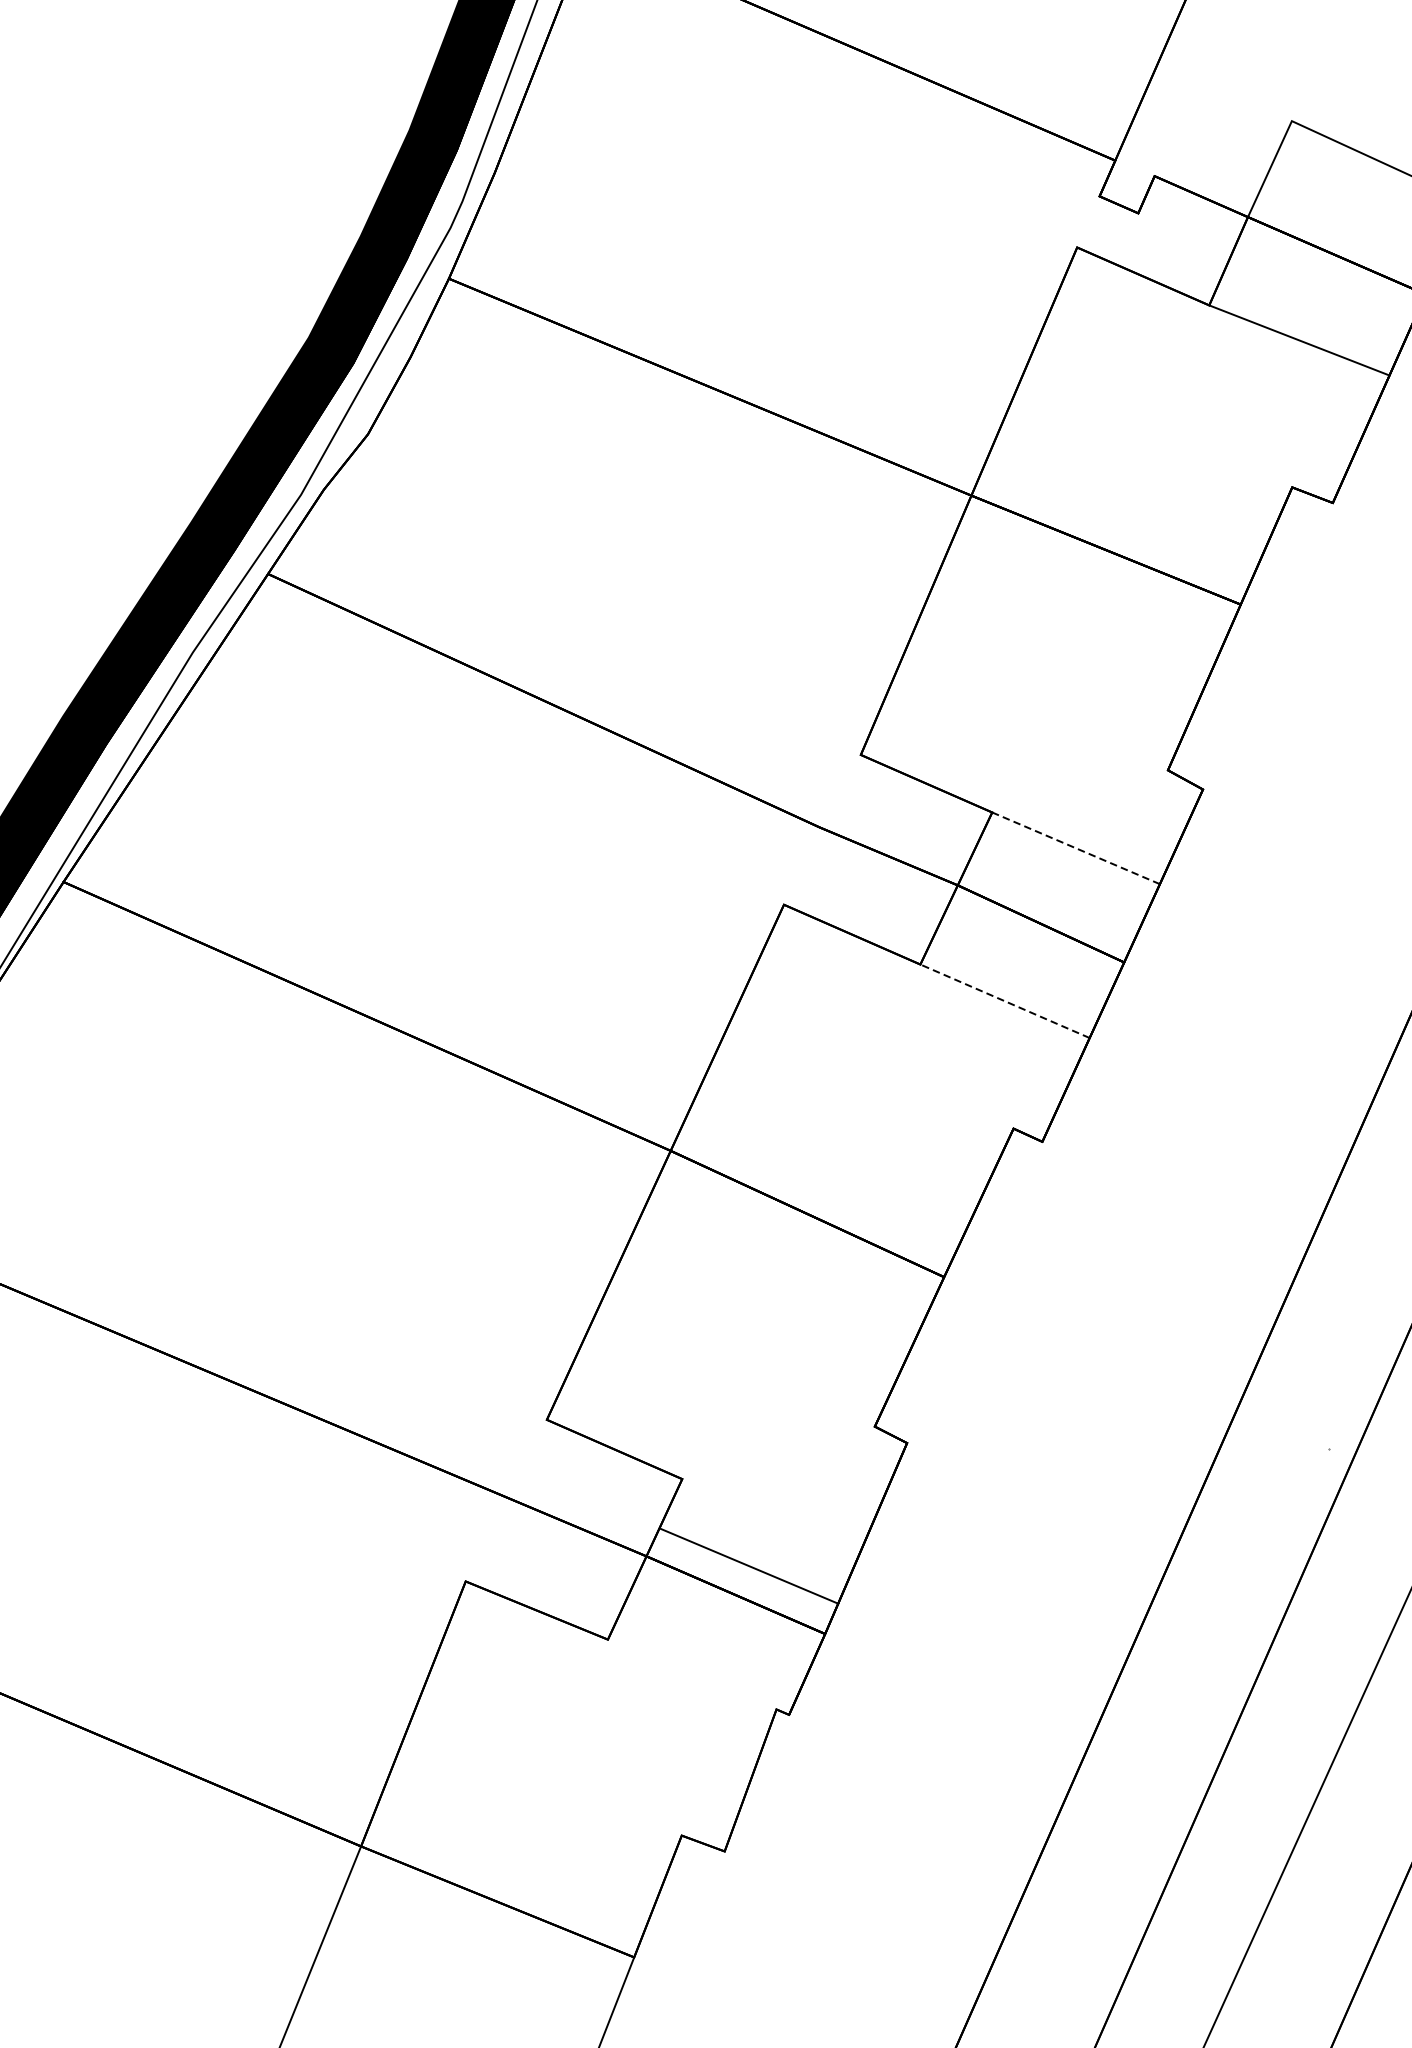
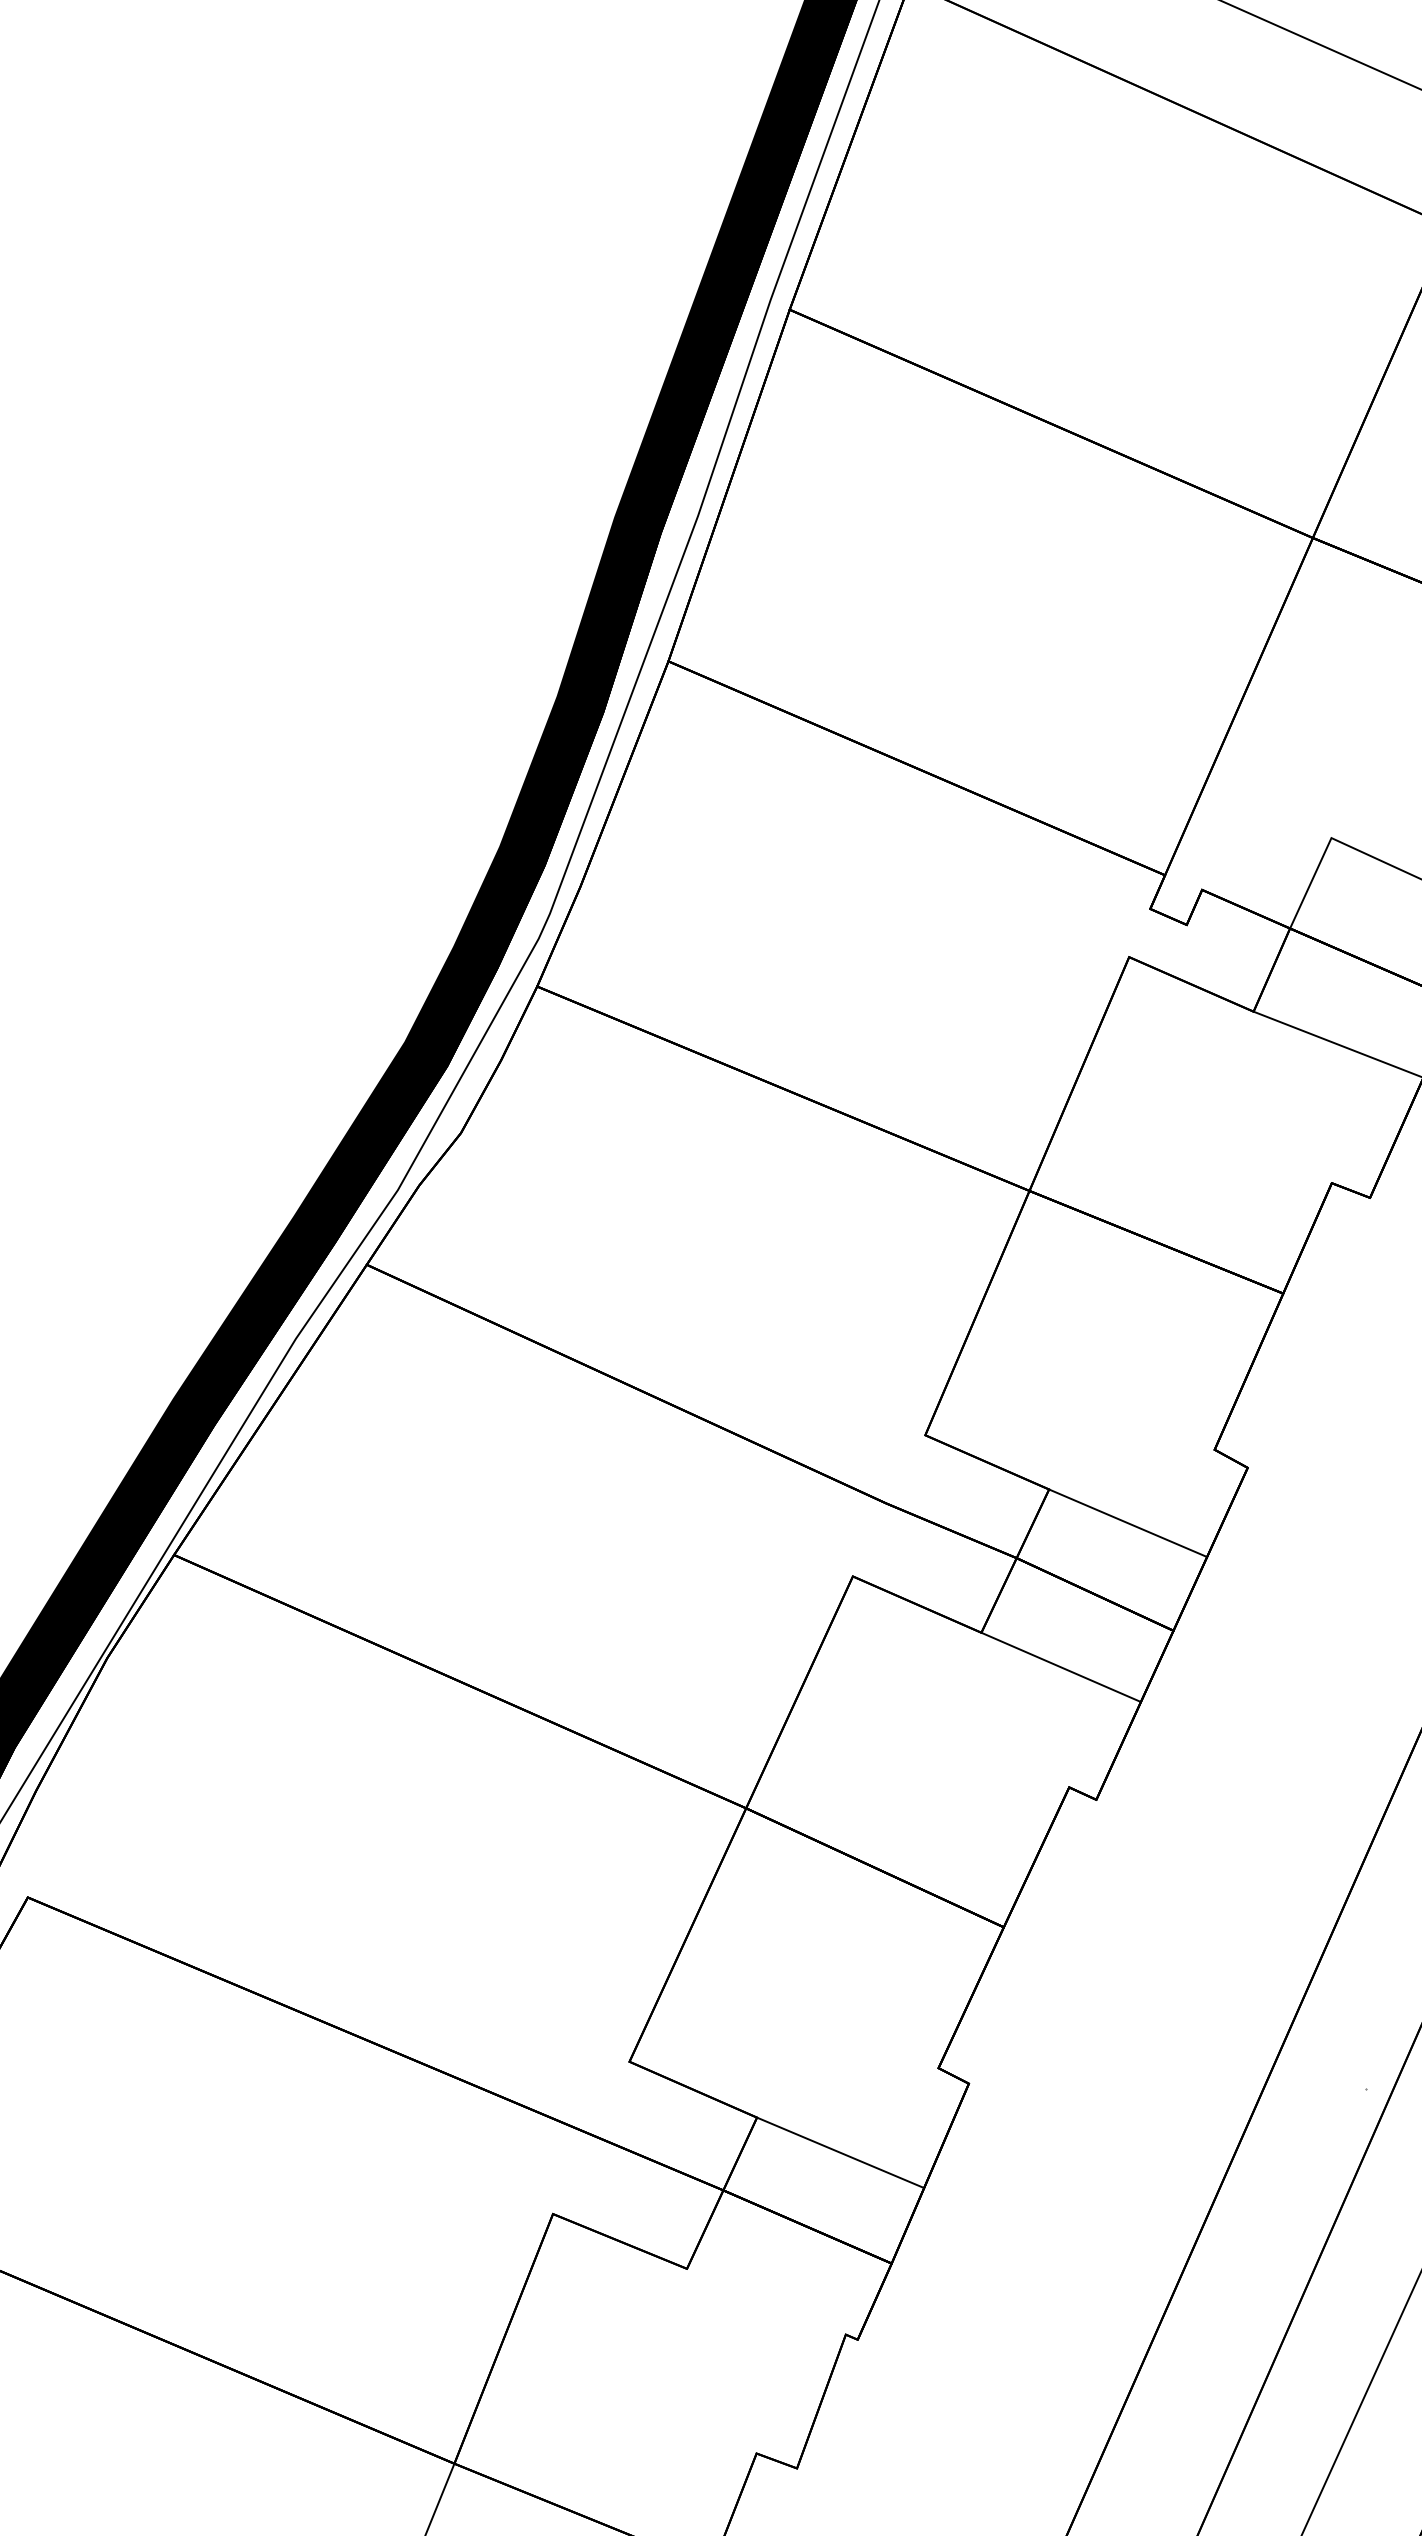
line: (1076, 848) -> (1128, 1523), dashed -> solid
line: (1005, 1001) -> (1061, 1667), dashed -> solid
line: (749, 1566) -> (840, 2152), moved

